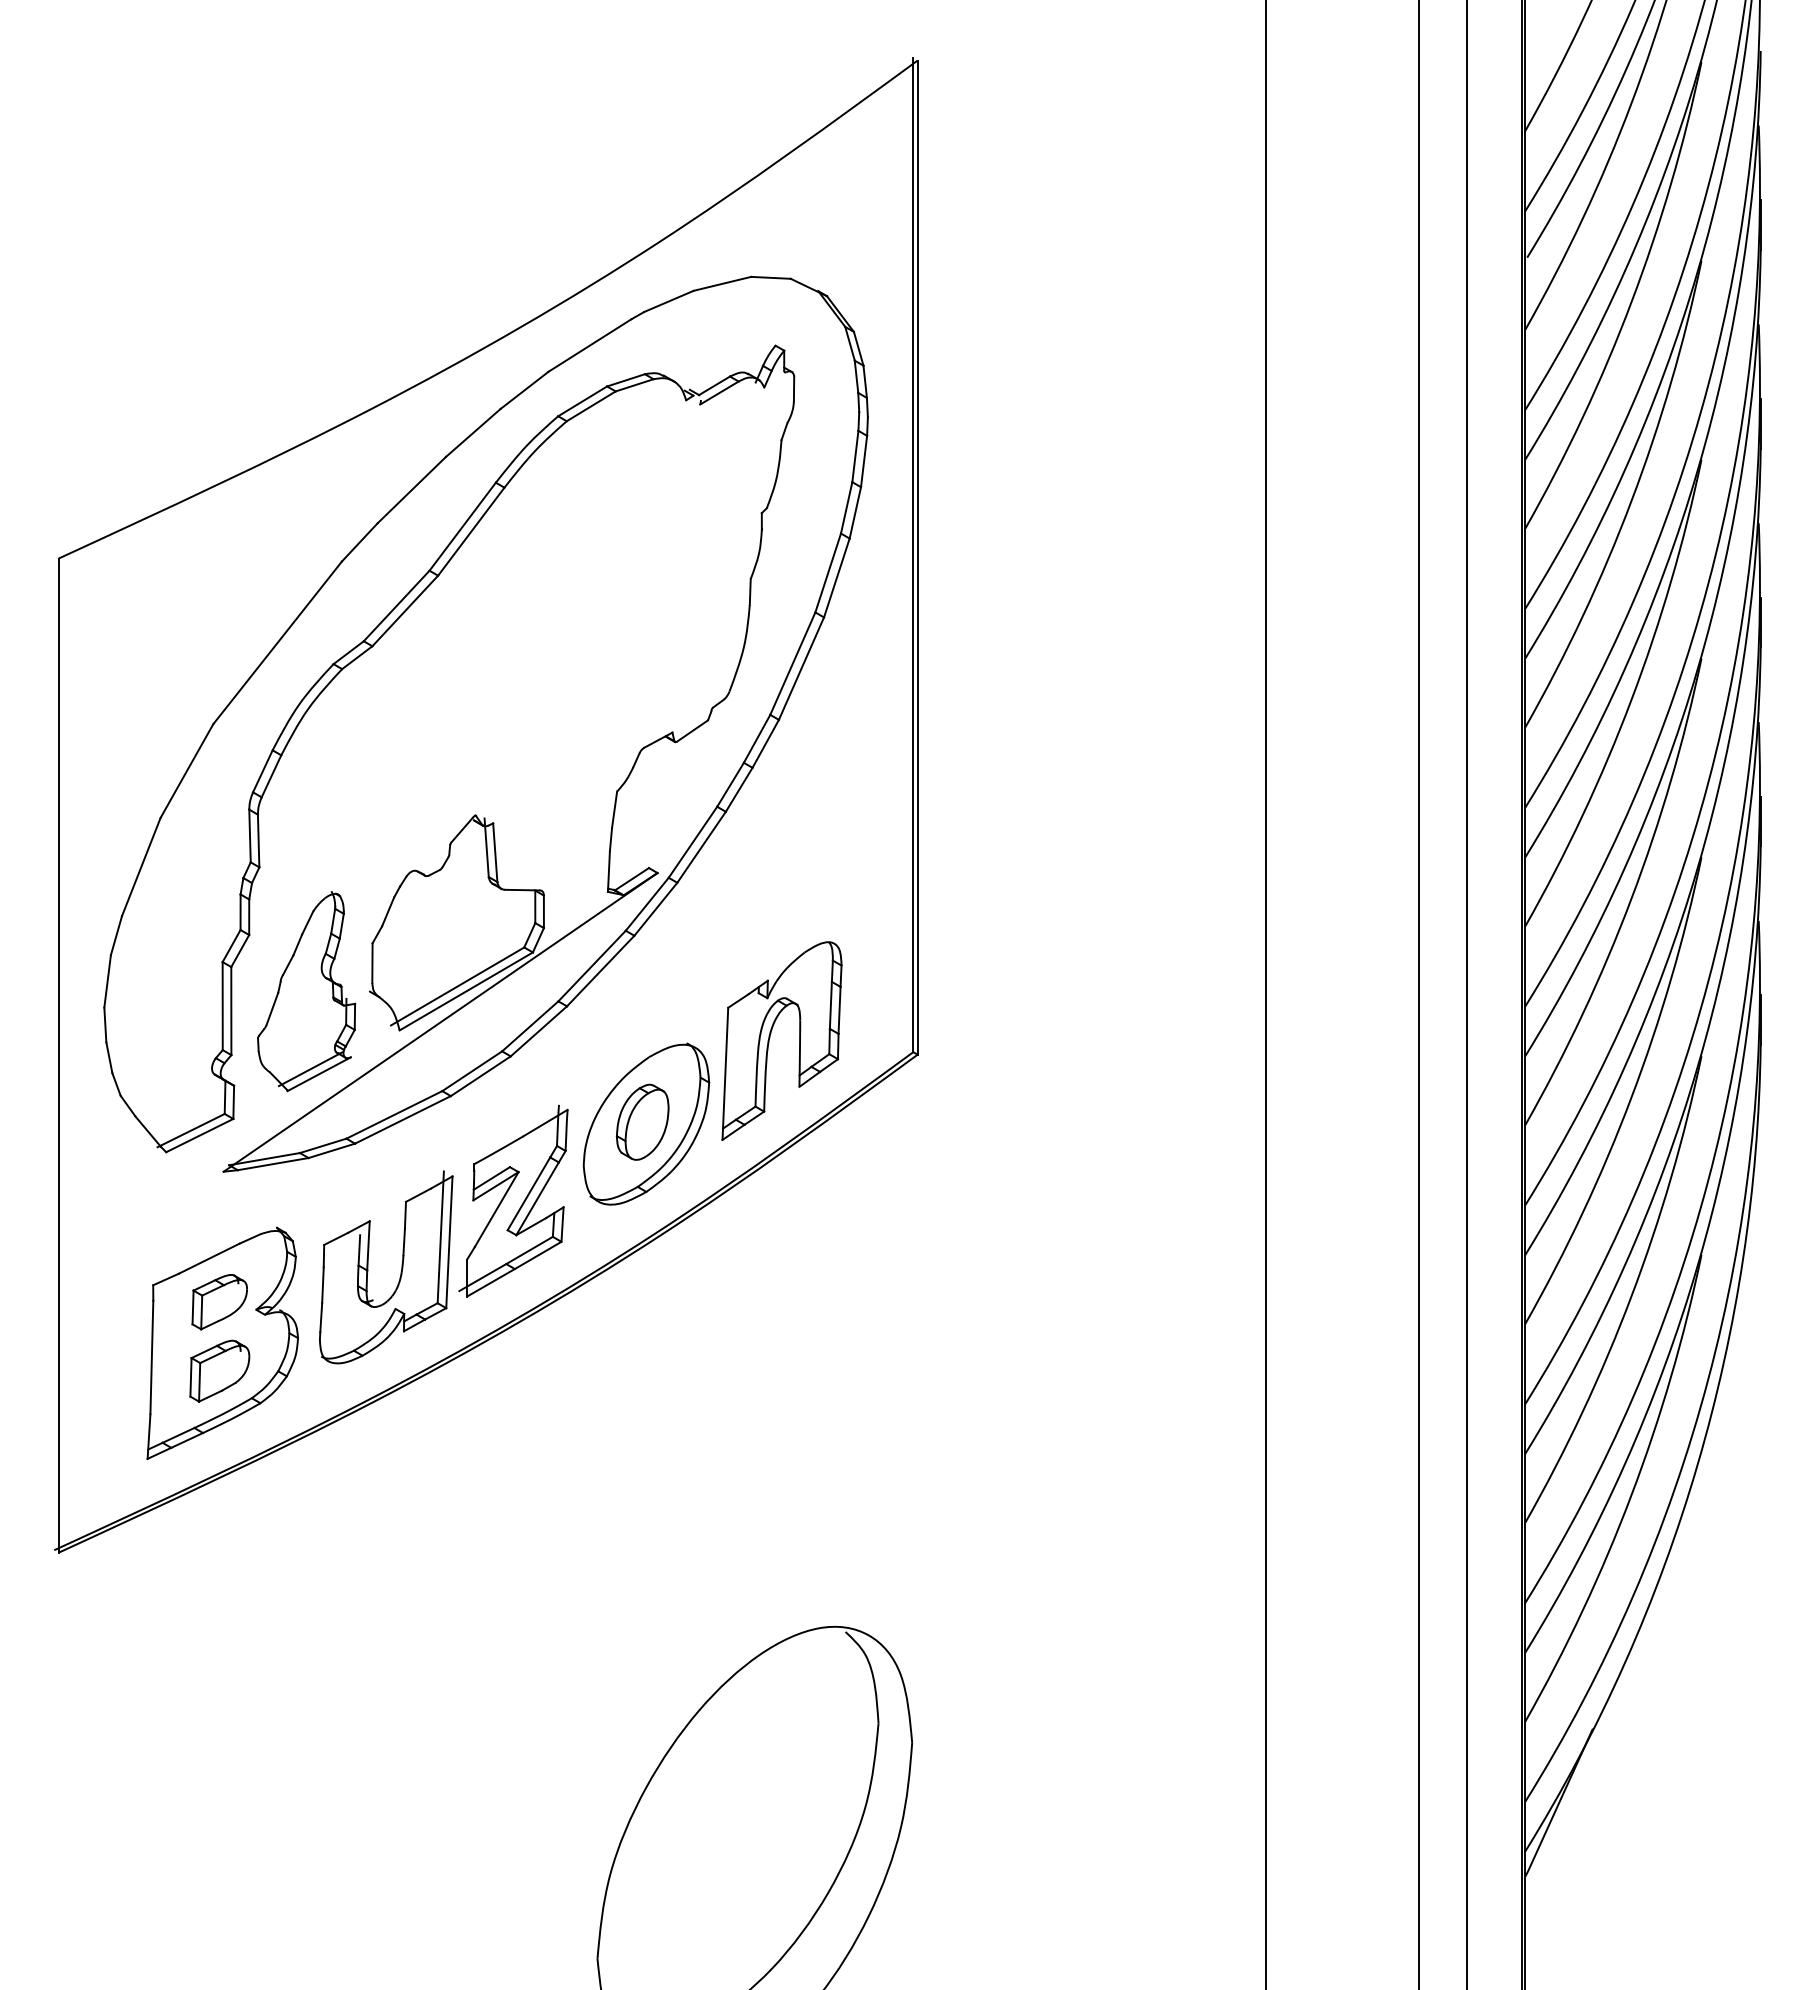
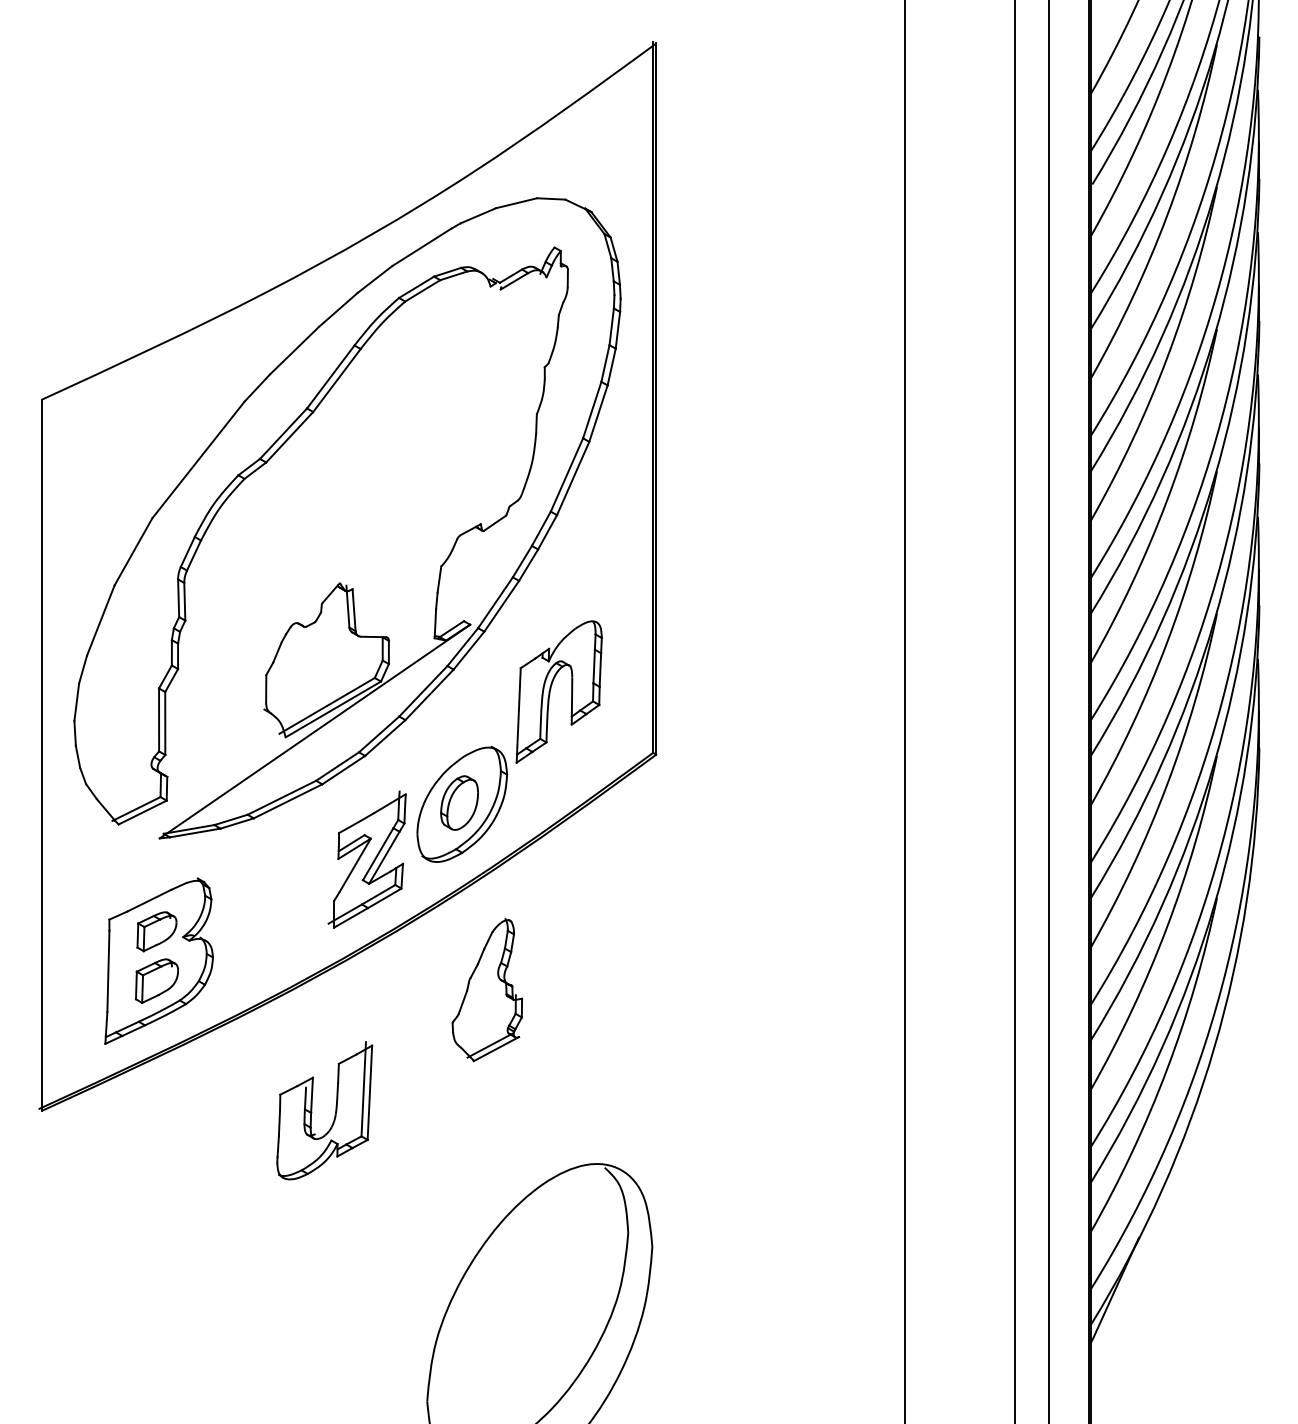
part: (306, 991) -> (487, 989), moved
part: (770, 1038) -> (550, 690), moved
part: (400, 1271) -> (334, 1113), moved

